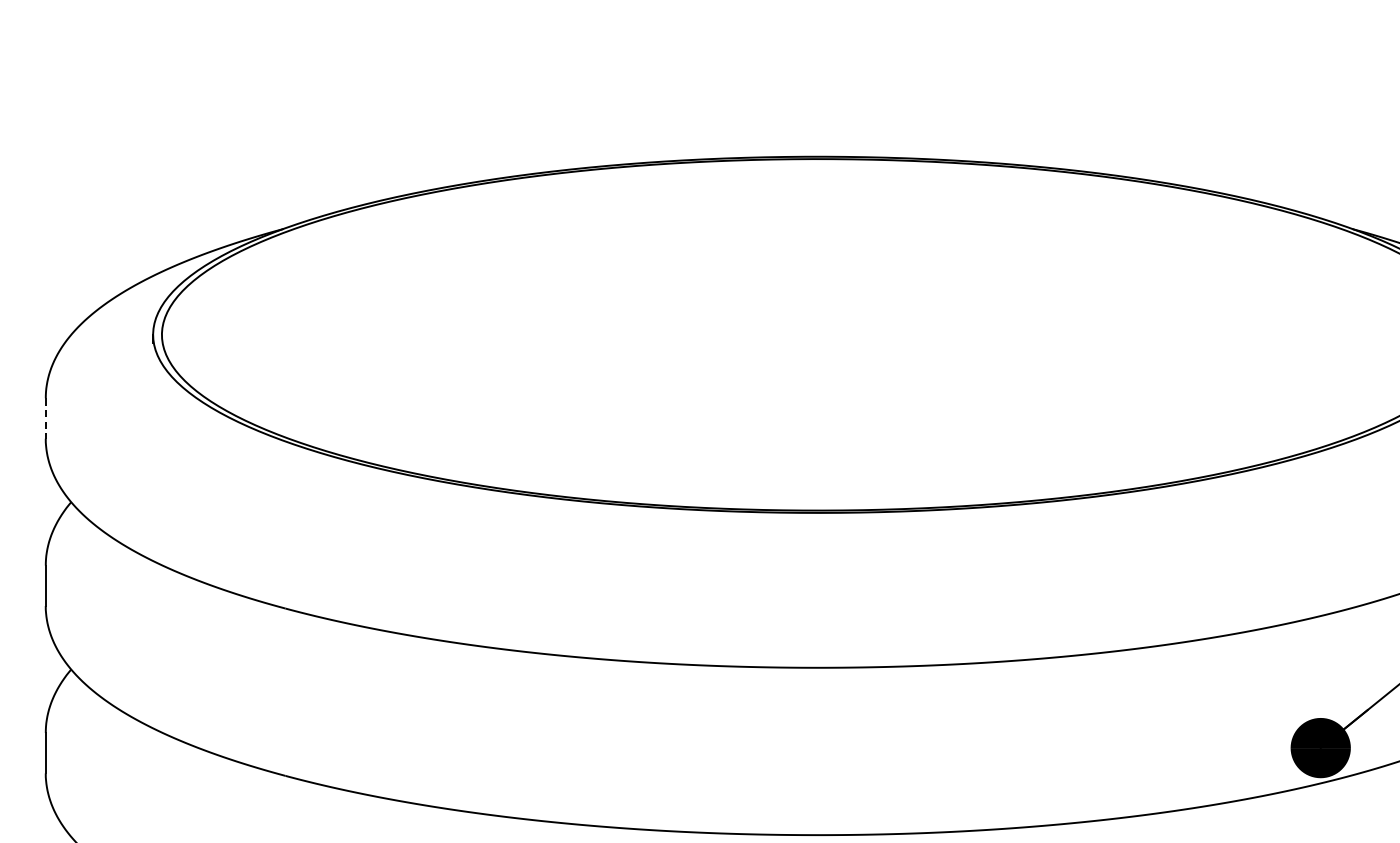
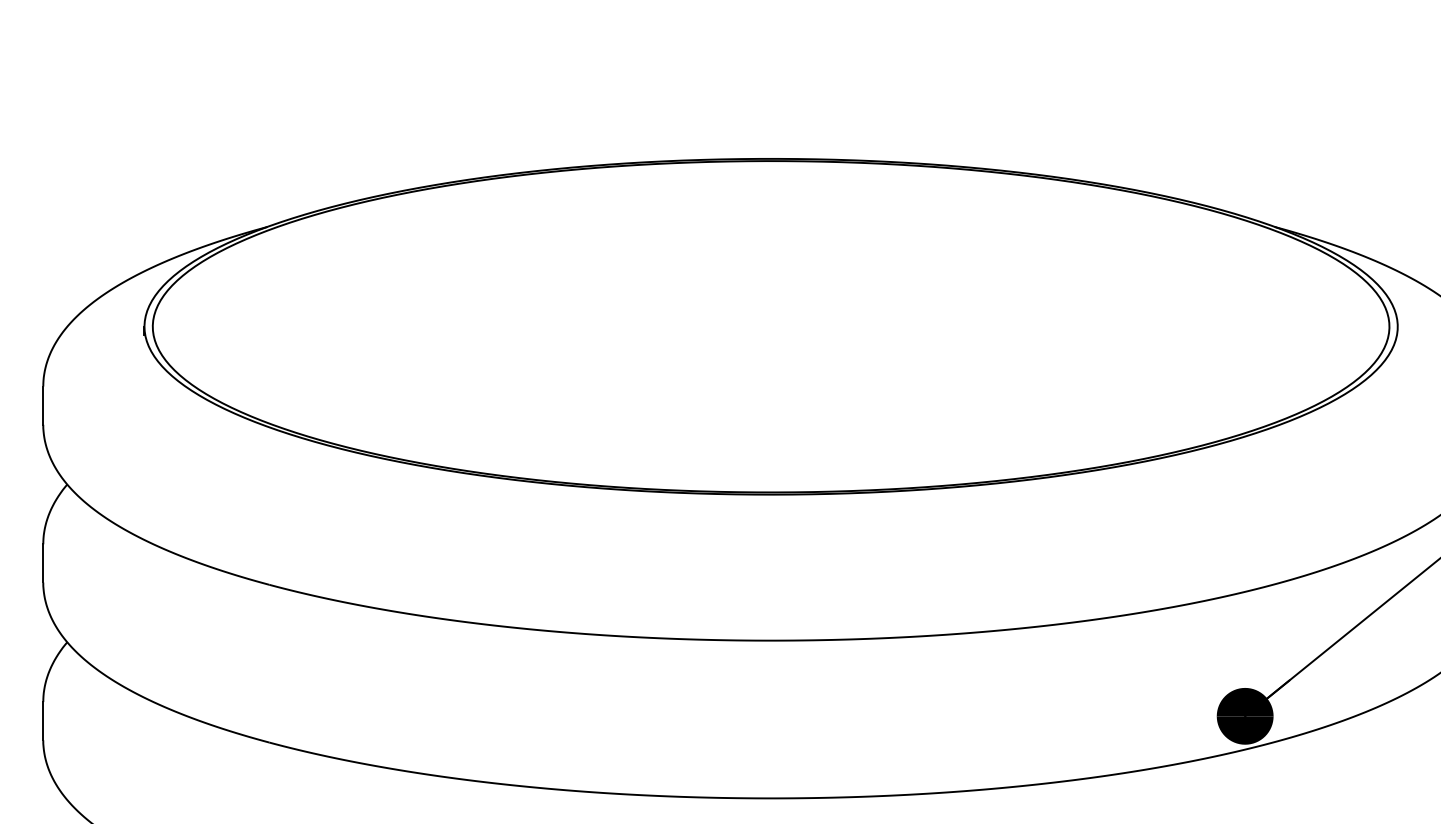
line: (46, 419) -> (43, 406), dashed -> solid

